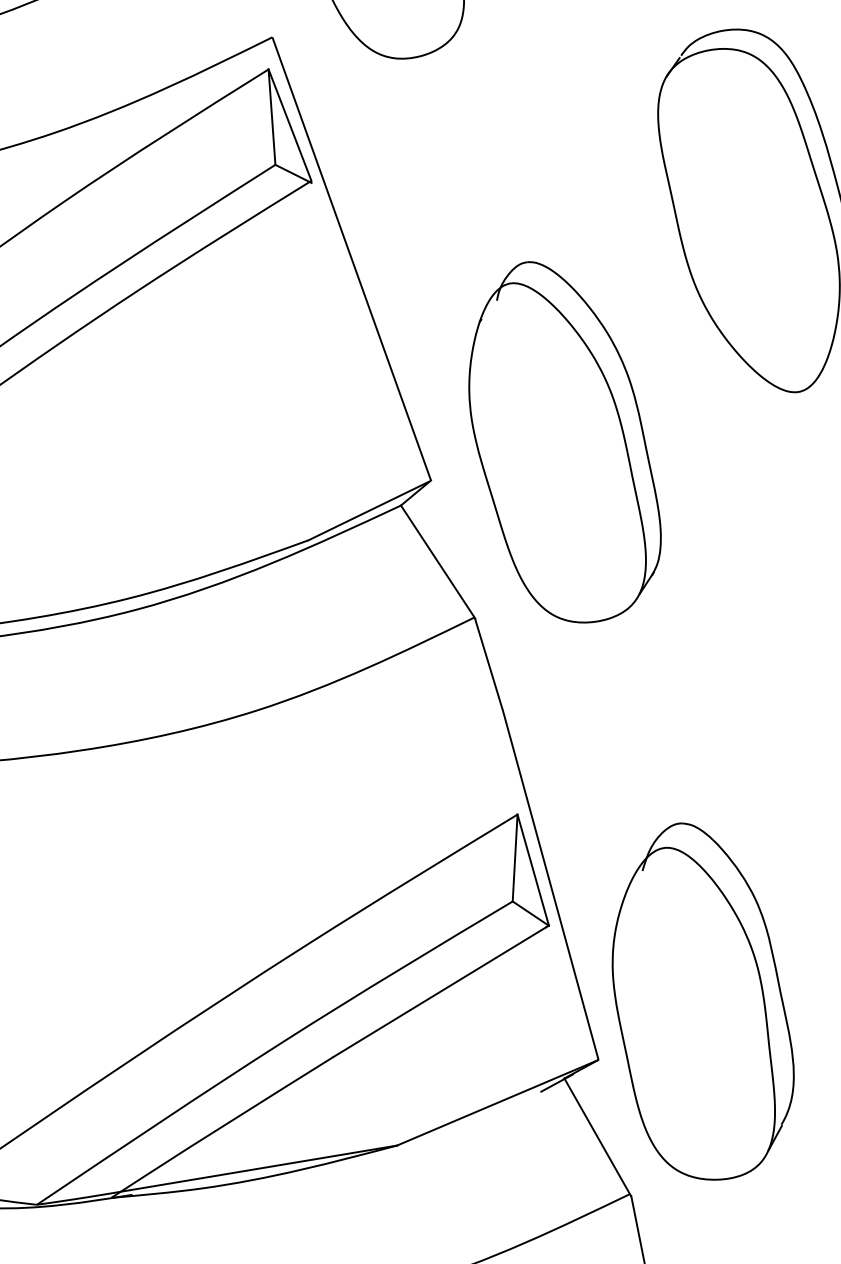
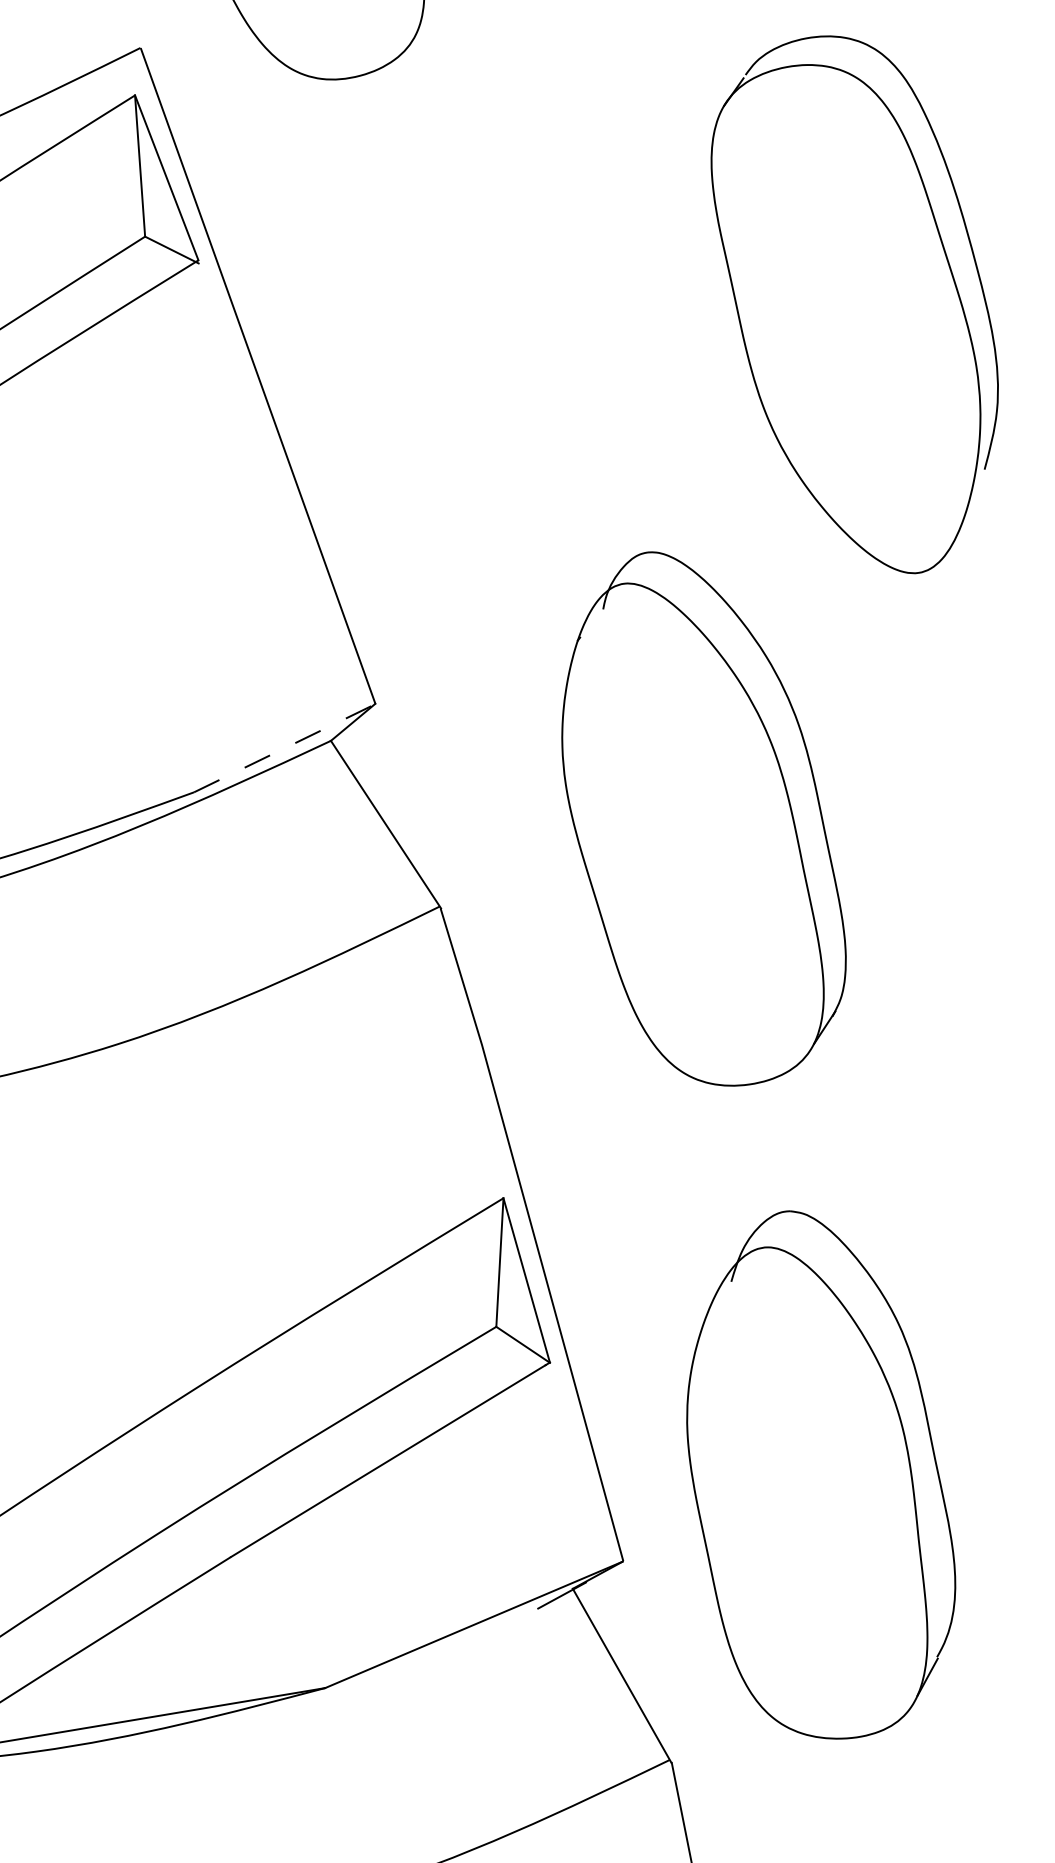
part: (564, 442) -> (703, 819), moved
line: (368, 511) -> (282, 749), solid -> dashed
part: (702, 1001) -> (820, 1474), moved

